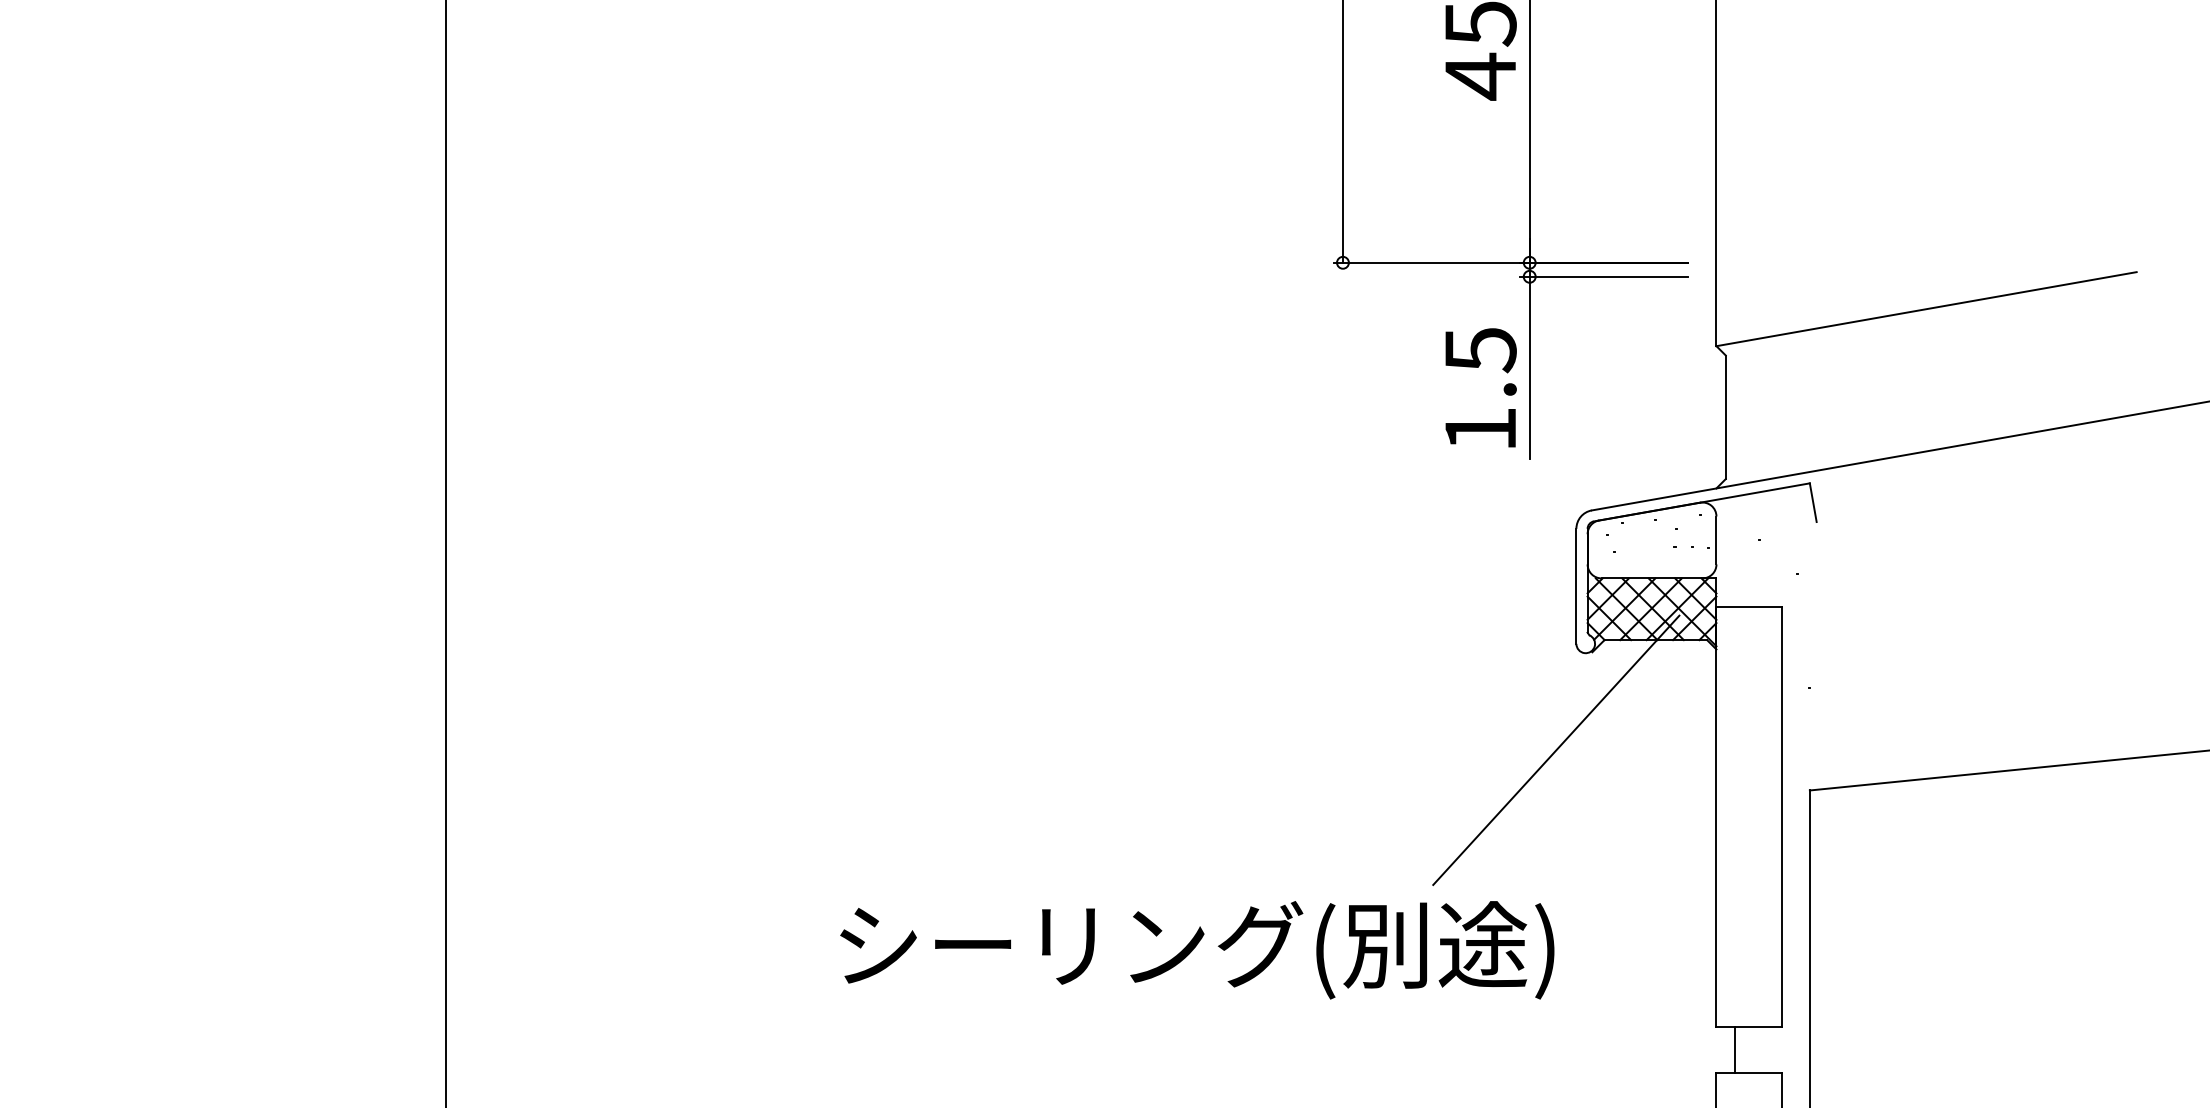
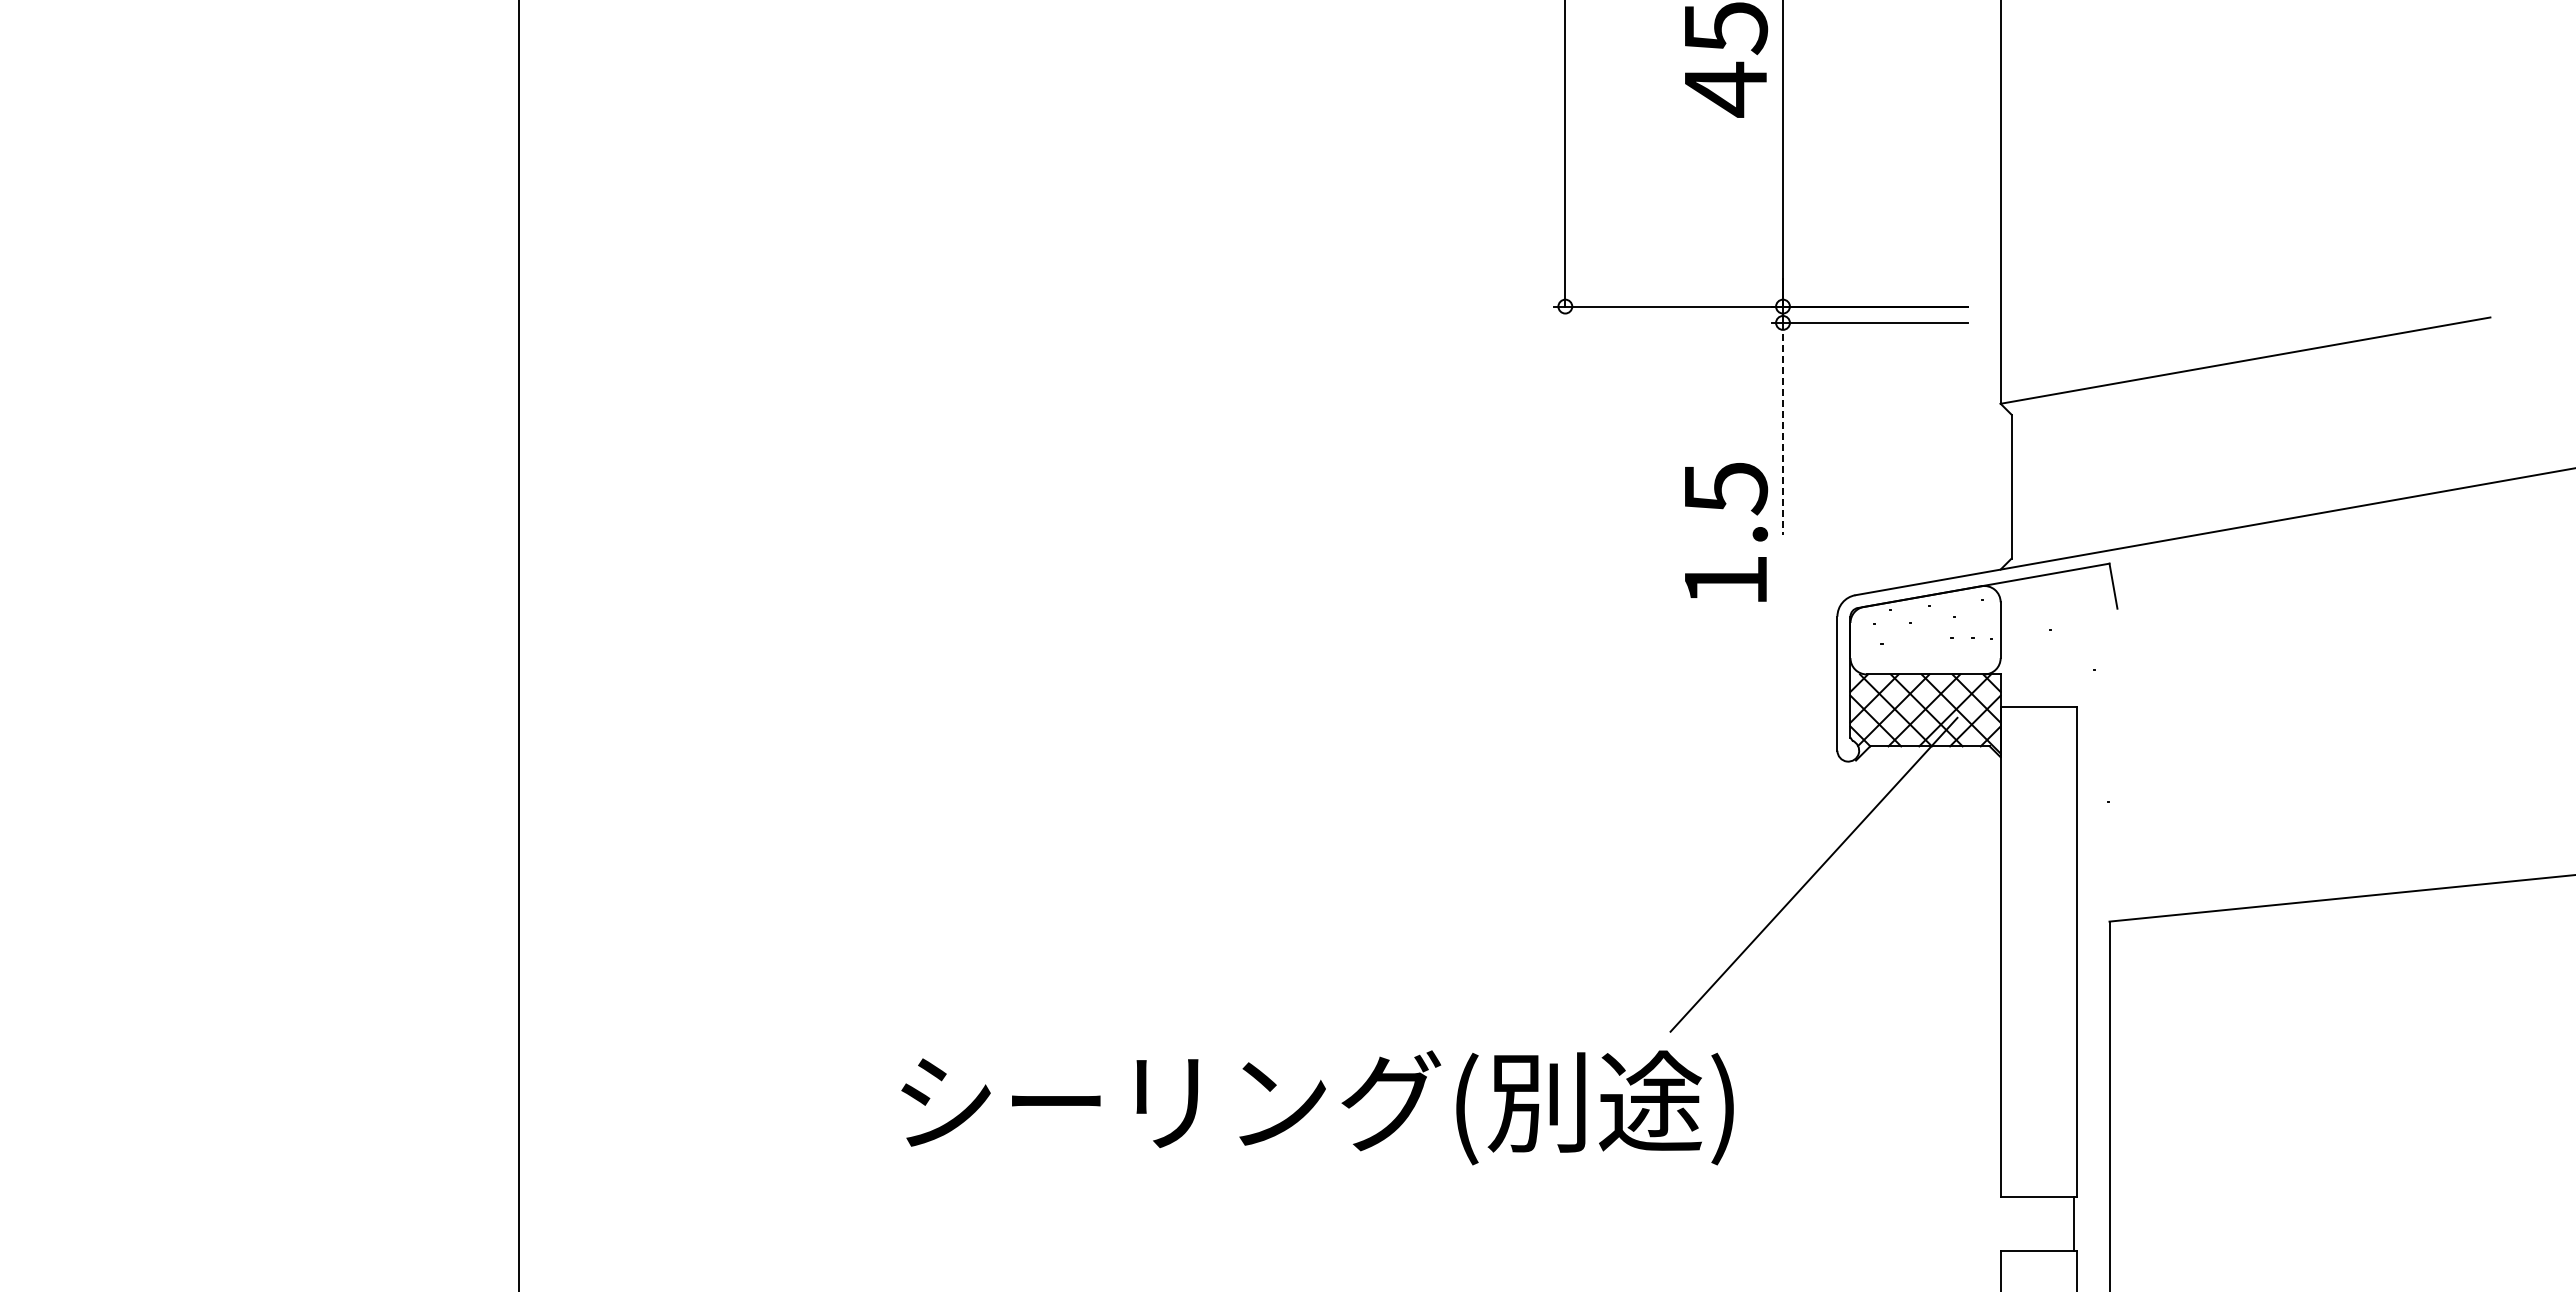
line: (1530, 368) -> (1783, 429), solid -> dashed
text: (1481, 387) -> (1726, 532), moved
text: (1197, 949) -> (1317, 1107), moved
line: (1735, 1049) -> (2074, 1223), moved

